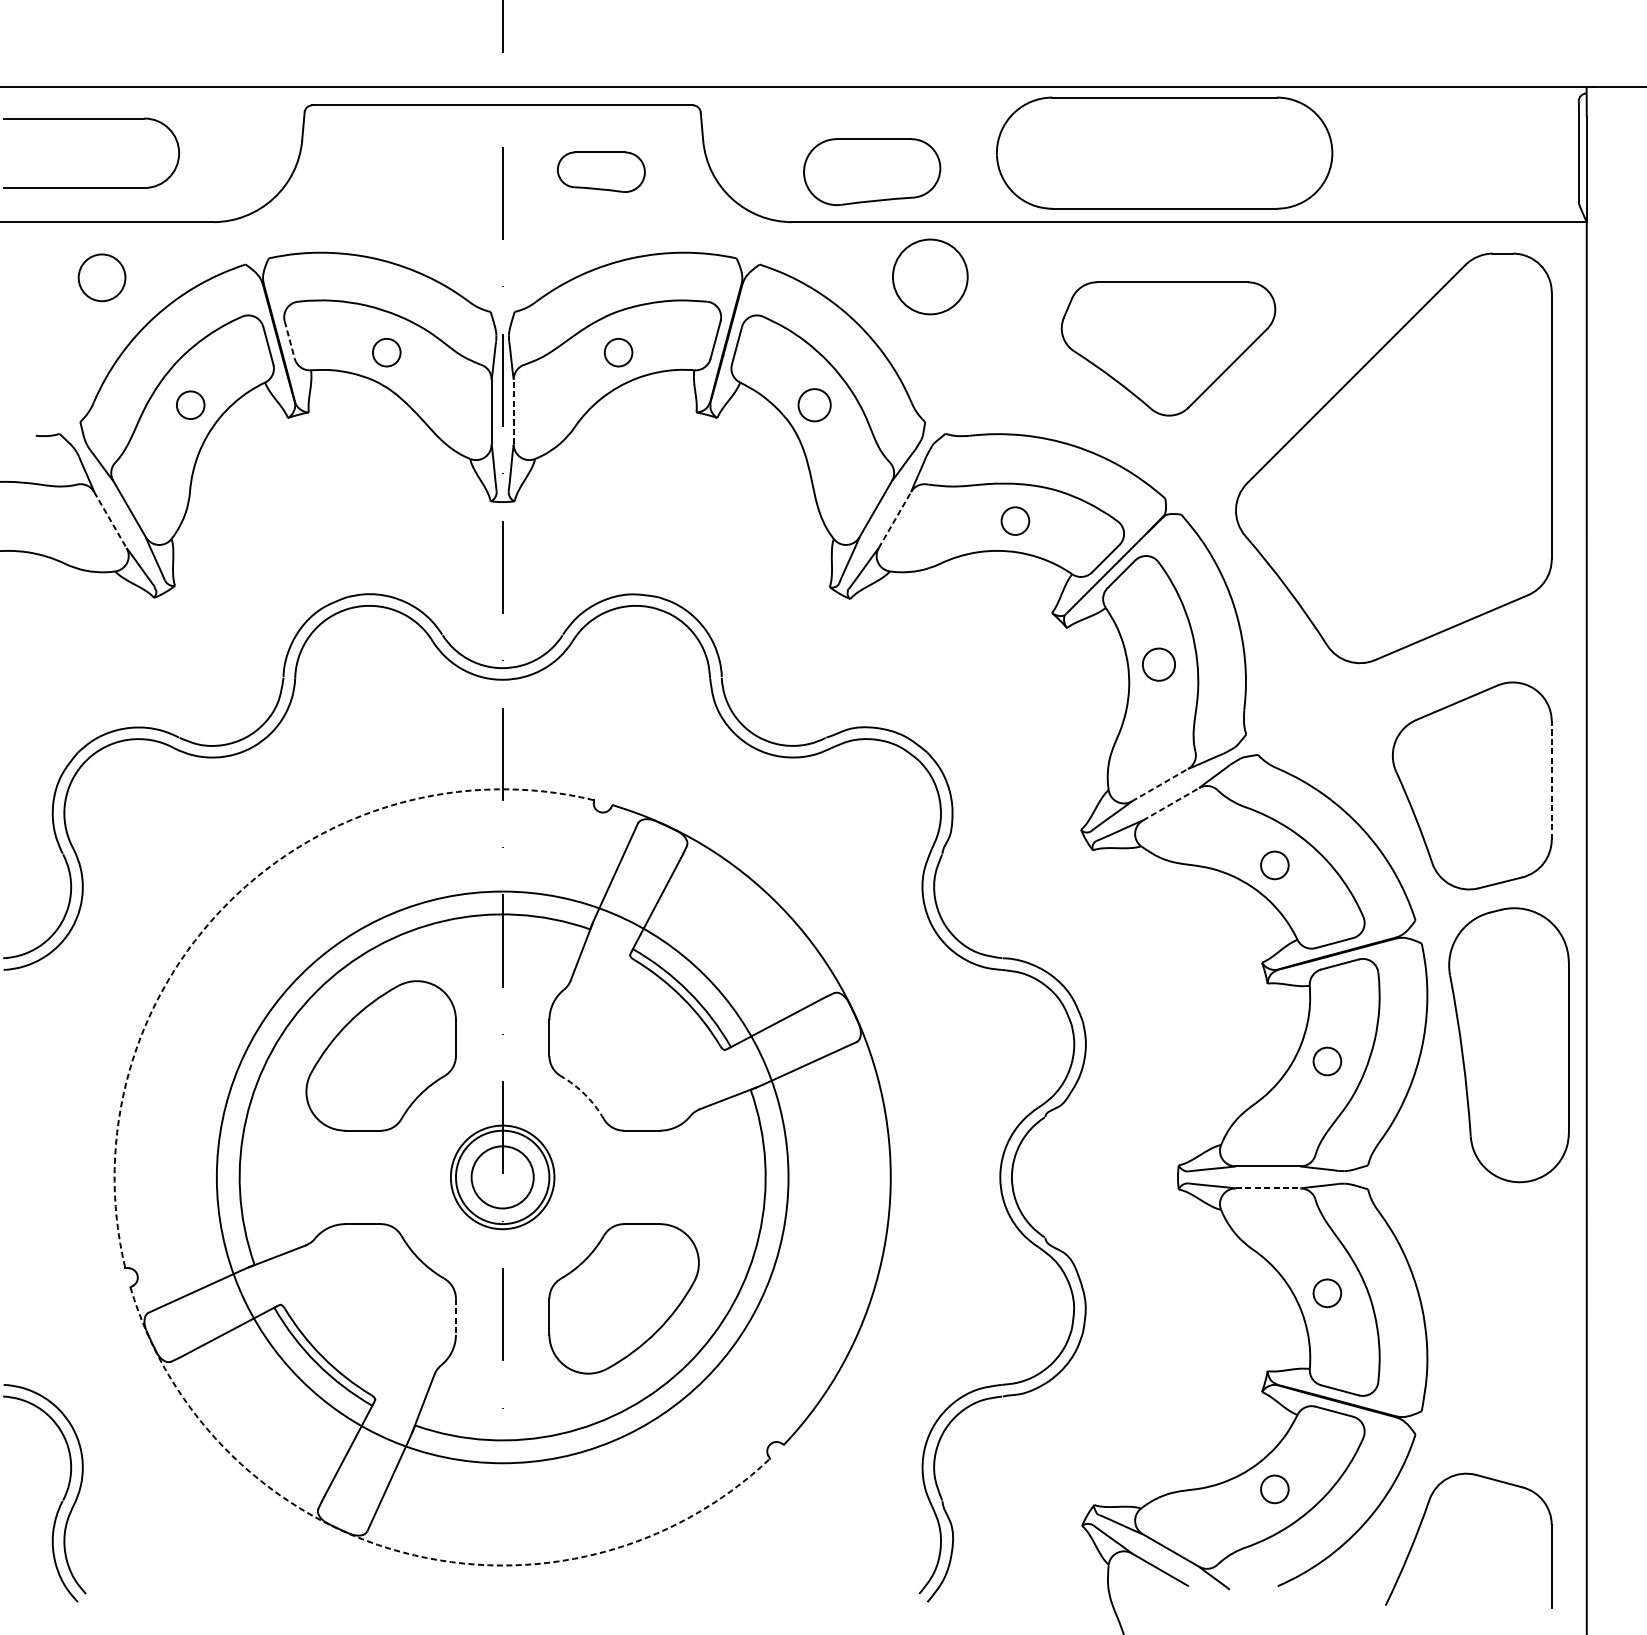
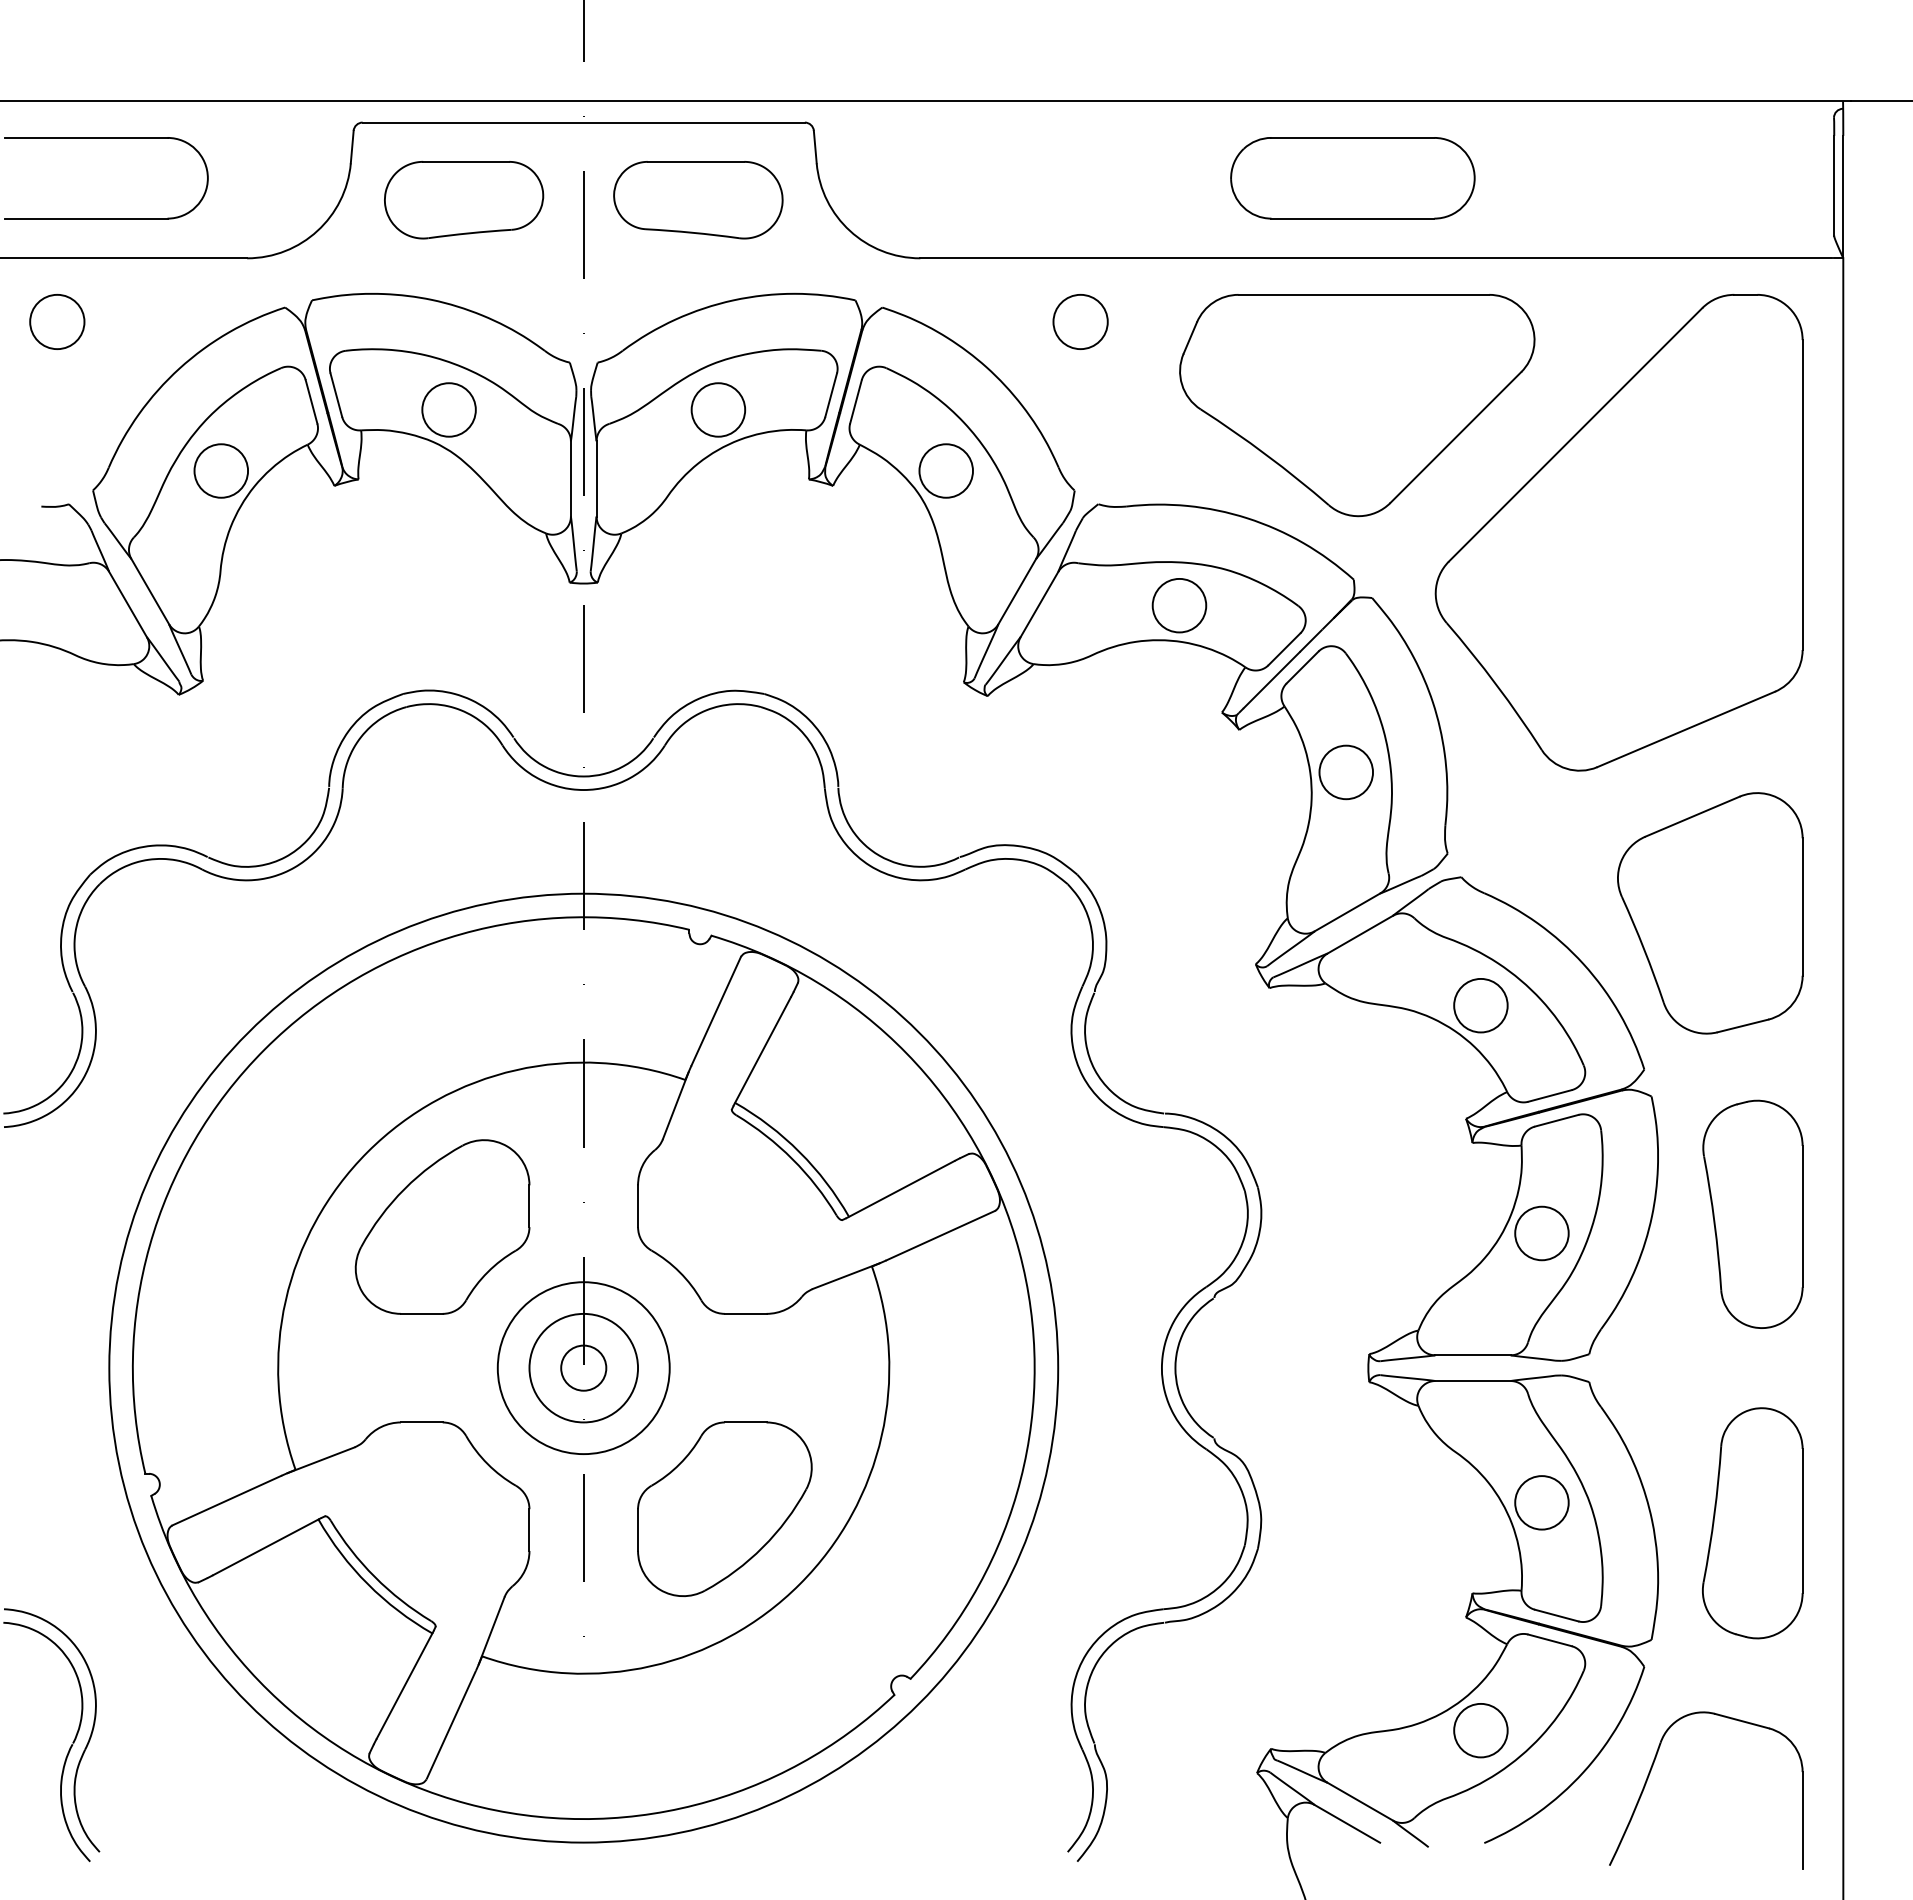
part: (1164, 153) -> (1352, 178), size x0.62
part: (601, 172) -> (698, 200), size x1.67
part: (872, 172) -> (464, 200), moved
circle: (930, 276) -> (1080, 321), size x0.62
circle: (102, 277) -> (57, 321), moved
line: (289, 340) -> (336, 395), dashed -> solid
part: (1168, 348) -> (1357, 405), size x1.43
circle: (386, 352) -> (448, 409), size x1.67
circle: (618, 352) -> (718, 409), size x1.67
circle: (190, 404) -> (221, 470), size x1.67
circle: (814, 404) -> (945, 470), size x1.43
line: (513, 411) -> (596, 478), dashed -> solid
line: (110, 520) -> (128, 604), dashed -> solid
line: (894, 520) -> (1039, 604), dashed -> solid
circle: (1015, 520) -> (1179, 605), size x1.67
circle: (1159, 664) -> (1346, 772), size x1.43
line: (1551, 780) -> (1802, 907), dashed -> solid
line: (1160, 785) -> (1347, 912), dashed -> solid
line: (1171, 804) -> (1360, 934), dashed -> solid
circle: (1274, 865) -> (1480, 1005), size x1.67
arc: (227, 903) -> (264, 1049), dashed -> solid
part: (1508, 1044) -> (1752, 1213), size x0.71
circle: (1327, 1061) -> (1541, 1233), size x1.67
arc: (585, 1095) -> (679, 1272), dashed -> solid
circle: (502, 1176) -> (583, 1367), size x0.62
circle: (502, 1176) -> (583, 1367), size x1.43
circle: (502, 1177) -> (583, 1368), size x1.43
line: (1268, 1188) -> (1473, 1381), dashed -> solid
circle: (1327, 1293) -> (1541, 1502), size x1.67
part: (1508, 1311) -> (1752, 1523), added
line: (455, 1317) -> (529, 1530), dashed -> solid
circle: (1274, 1489) -> (1480, 1730), size x1.67
arc: (402, 1552) -> (467, 1803), dashed -> solid

